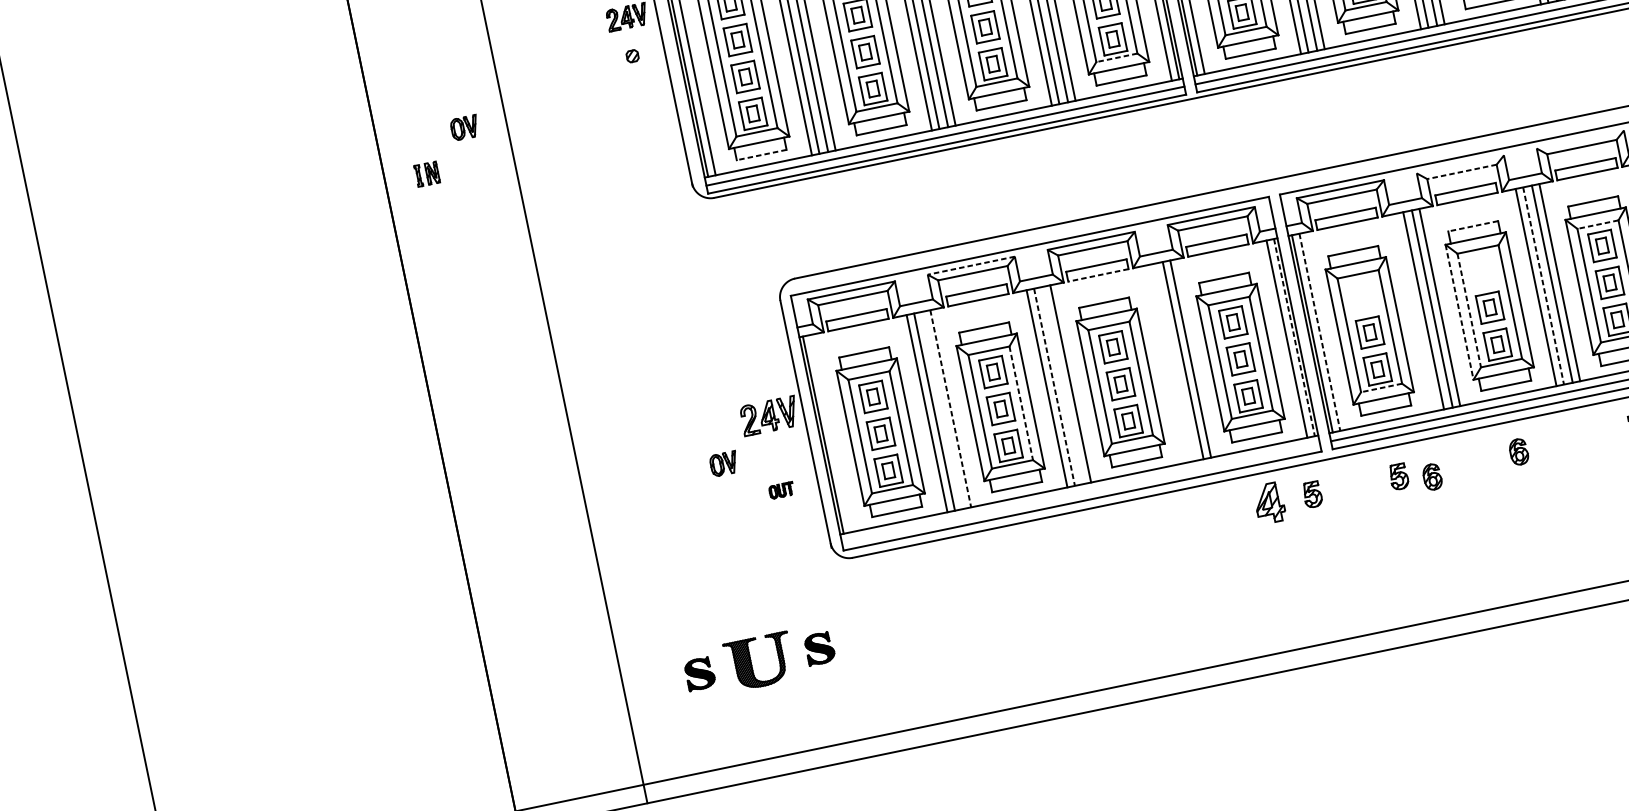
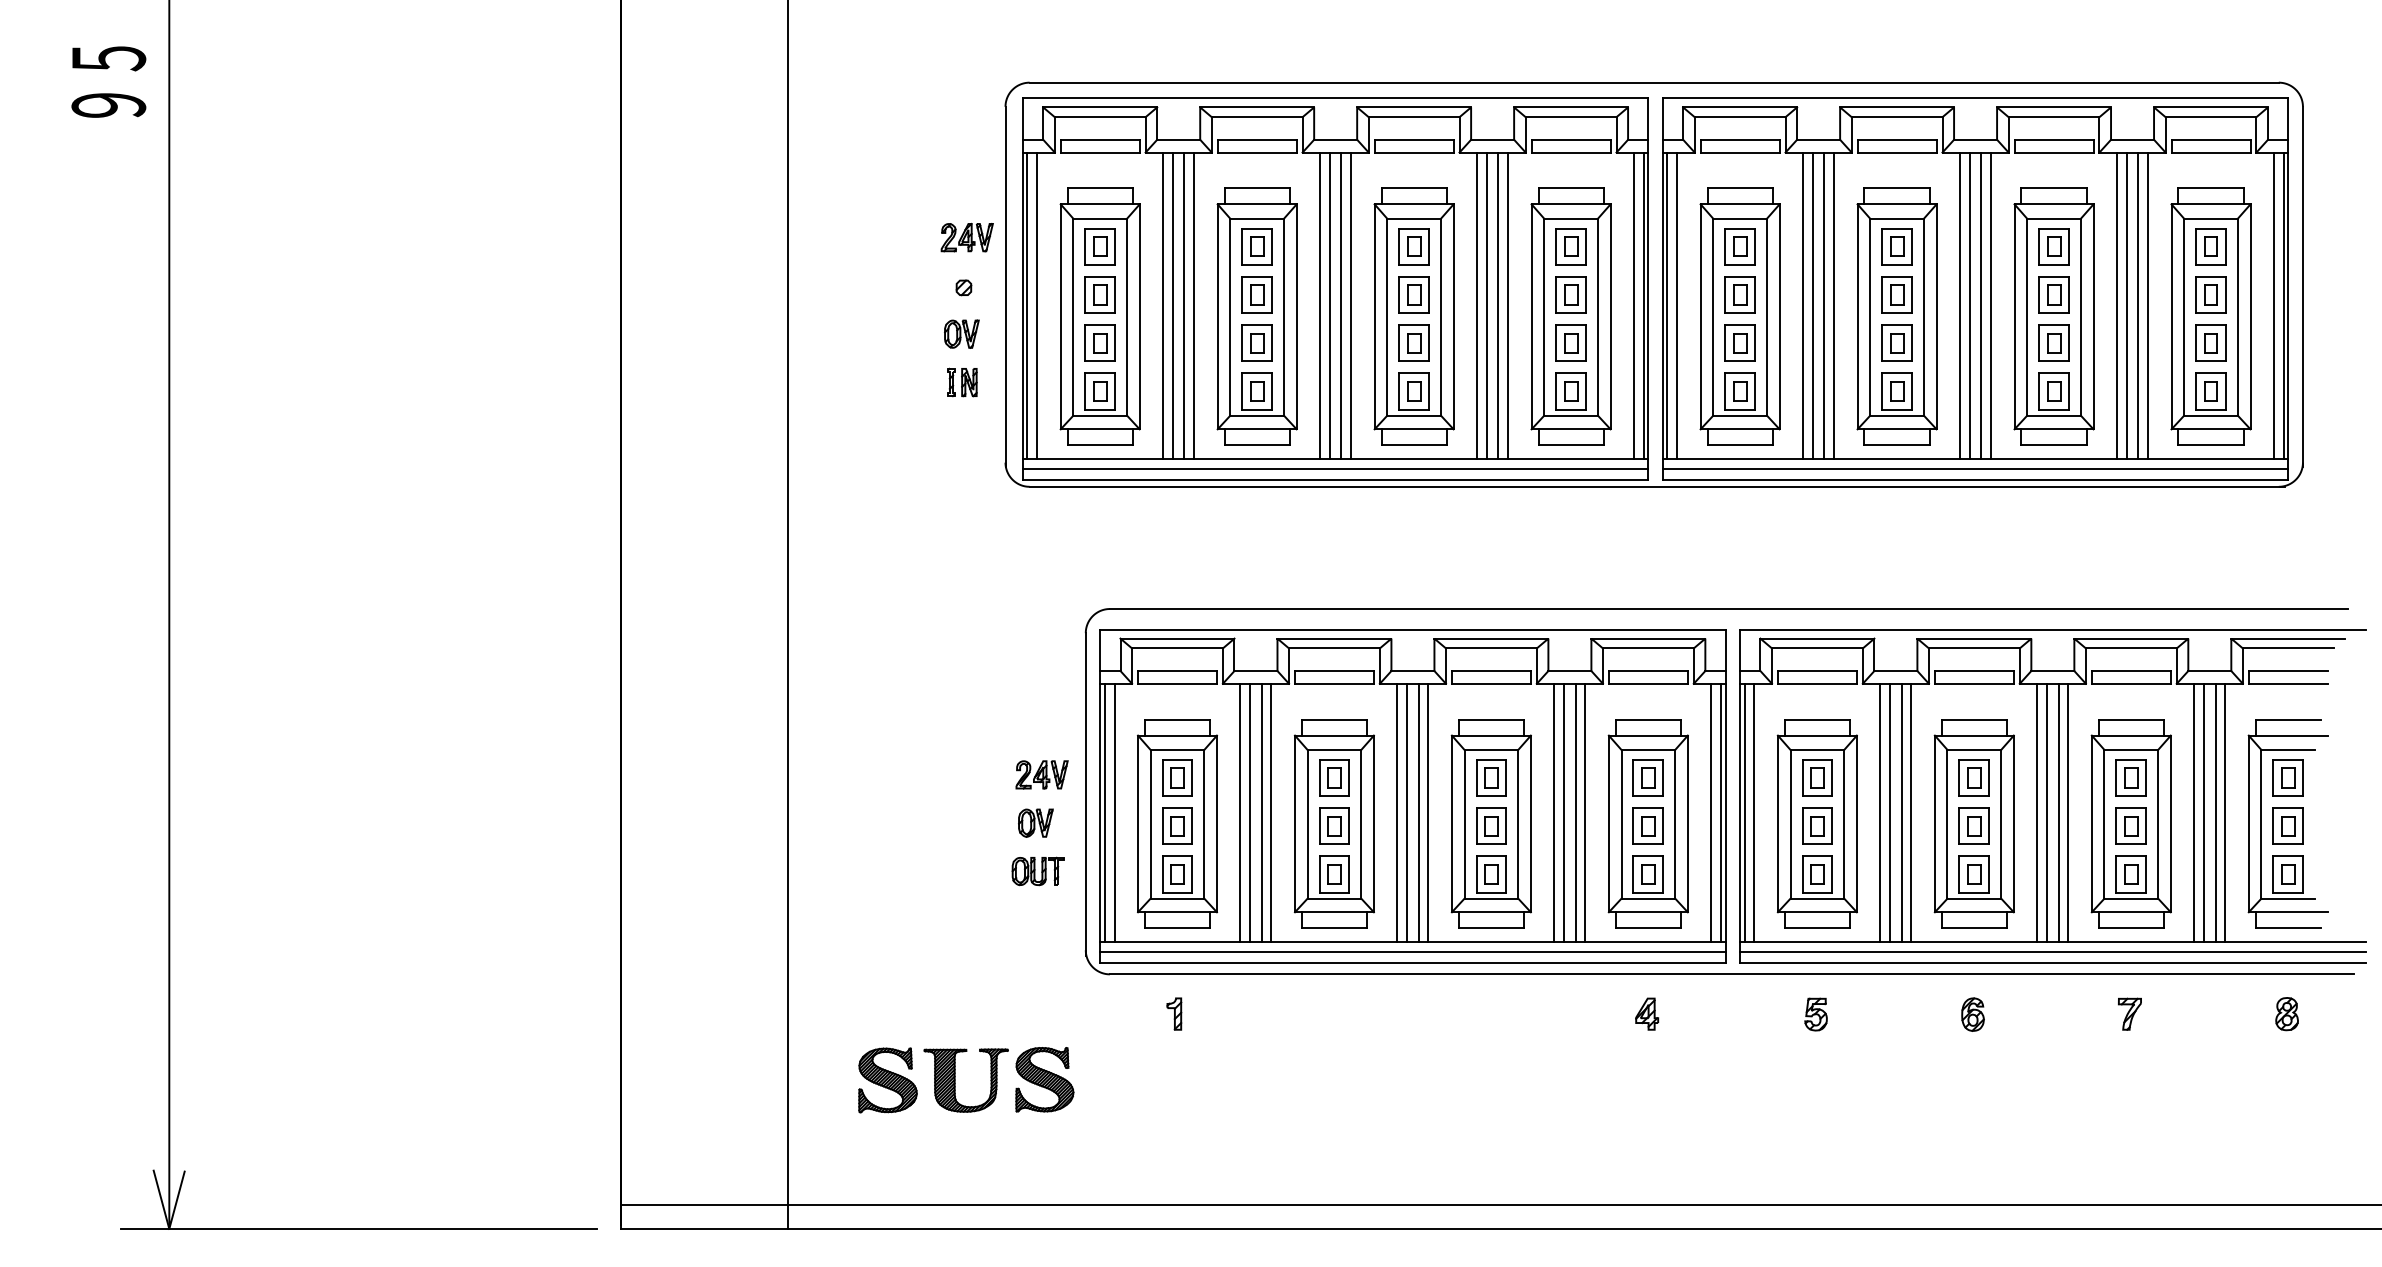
line: (1117, 57) -> (1571, 415), dashed -> solid
part: (464, 127) -> (961, 333), moved
line: (1580, 139) -> (2131, 638), added
line: (761, 155) -> (1100, 445), dashed -> solid
line: (1460, 164) -> (1974, 638), added
line: (1461, 172) -> (1973, 648), dashed -> solid
part: (427, 174) -> (962, 382), moved
line: (1598, 224) -> (2131, 749), dashed -> solid
line: (1473, 226) -> (1974, 719), dashed -> solid
line: (971, 265) -> (1334, 638), dashed -> solid
part: (1481, 270) -> (1973, 777), added
line: (1097, 275) -> (1490, 683), dashed -> solid
line: (1543, 286) -> (2047, 813), dashed -> solid
part: (1362, 295) -> (1817, 777), added
line: (1469, 310) -> (1947, 824), dashed -> solid
line: (1416, 312) -> (1880, 812), added
line: (1459, 312) -> (1934, 824), dashed -> solid
line: (1320, 332) -> (1754, 813), dashed -> solid
line: (1294, 338) -> (1721, 813), dashed -> solid
line: (1174, 362) -> (1564, 812), added
line: (1167, 363) -> (1554, 812), added
line: (1063, 385) -> (1418, 812), added
line: (1054, 387) -> (1407, 813), dashed -> solid
line: (1381, 387) -> (1817, 898), dashed -> solid
line: (1021, 403) -> (1361, 824), dashed -> solid
line: (950, 409) -> (1271, 813), dashed -> solid
line: (943, 410) -> (1261, 812), added
part: (768, 415) -> (1041, 774), size x0.71
line: (830, 433) -> (1114, 812), added
part: (723, 463) -> (1035, 822), moved
part: (1431, 477) -> (1857, 1023), removed
part: (781, 490) -> (1037, 871), size x1.67
line: (1080, 493) -> (1412, 952), added
part: (1312, 494) -> (1702, 1014), removed
part: (1269, 502) -> (1647, 1013), size x0.62
part: (908, 577) -> (1174, 1013), added
part: (819, 648) -> (1044, 1079), size x1.67
part: (699, 674) -> (887, 1080), size x1.67

